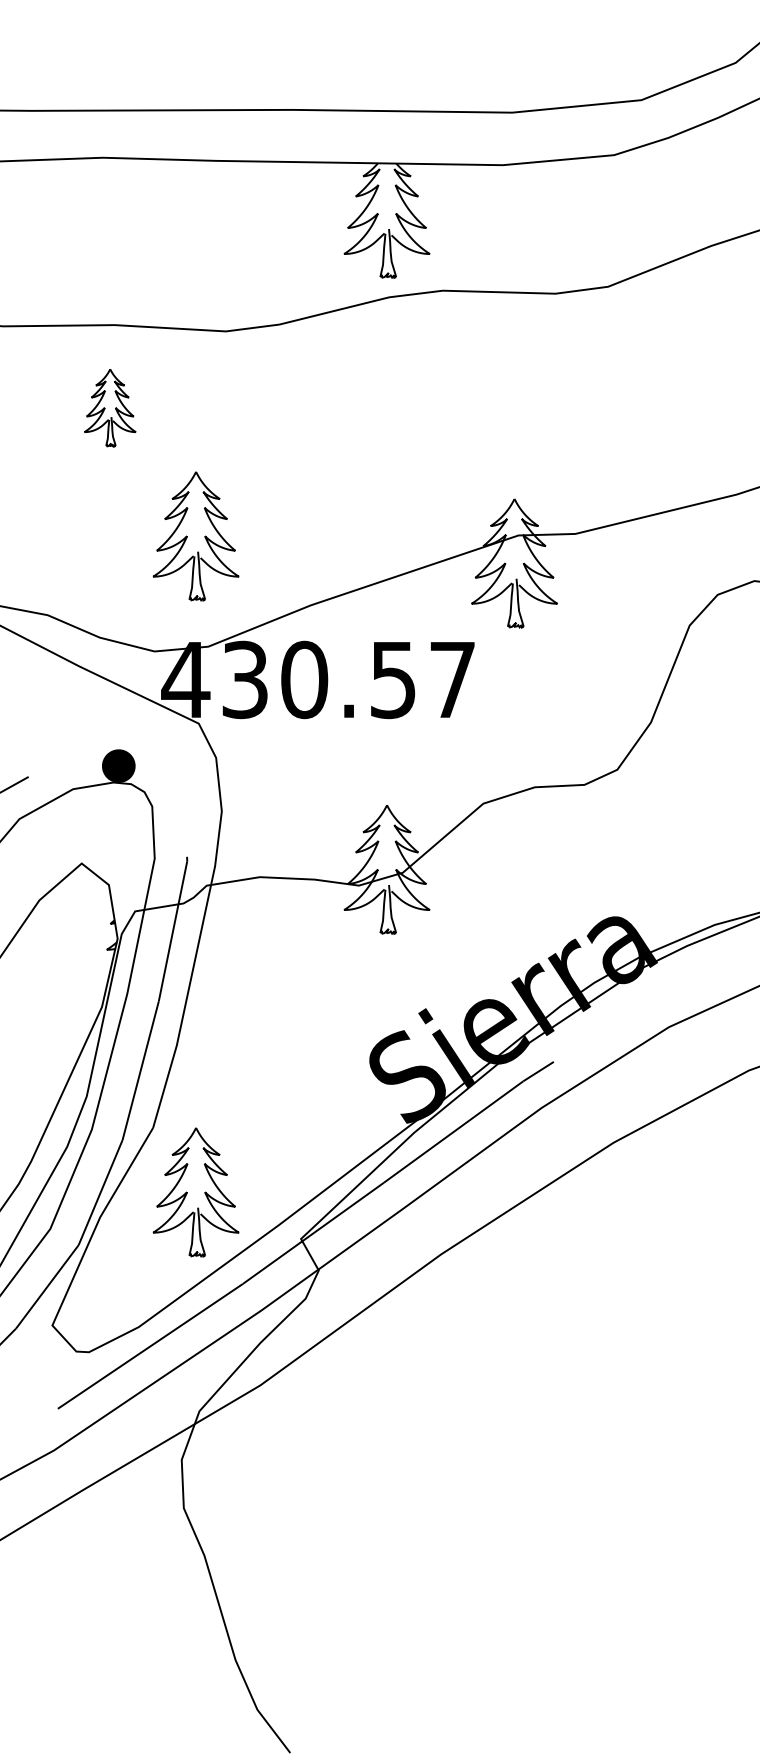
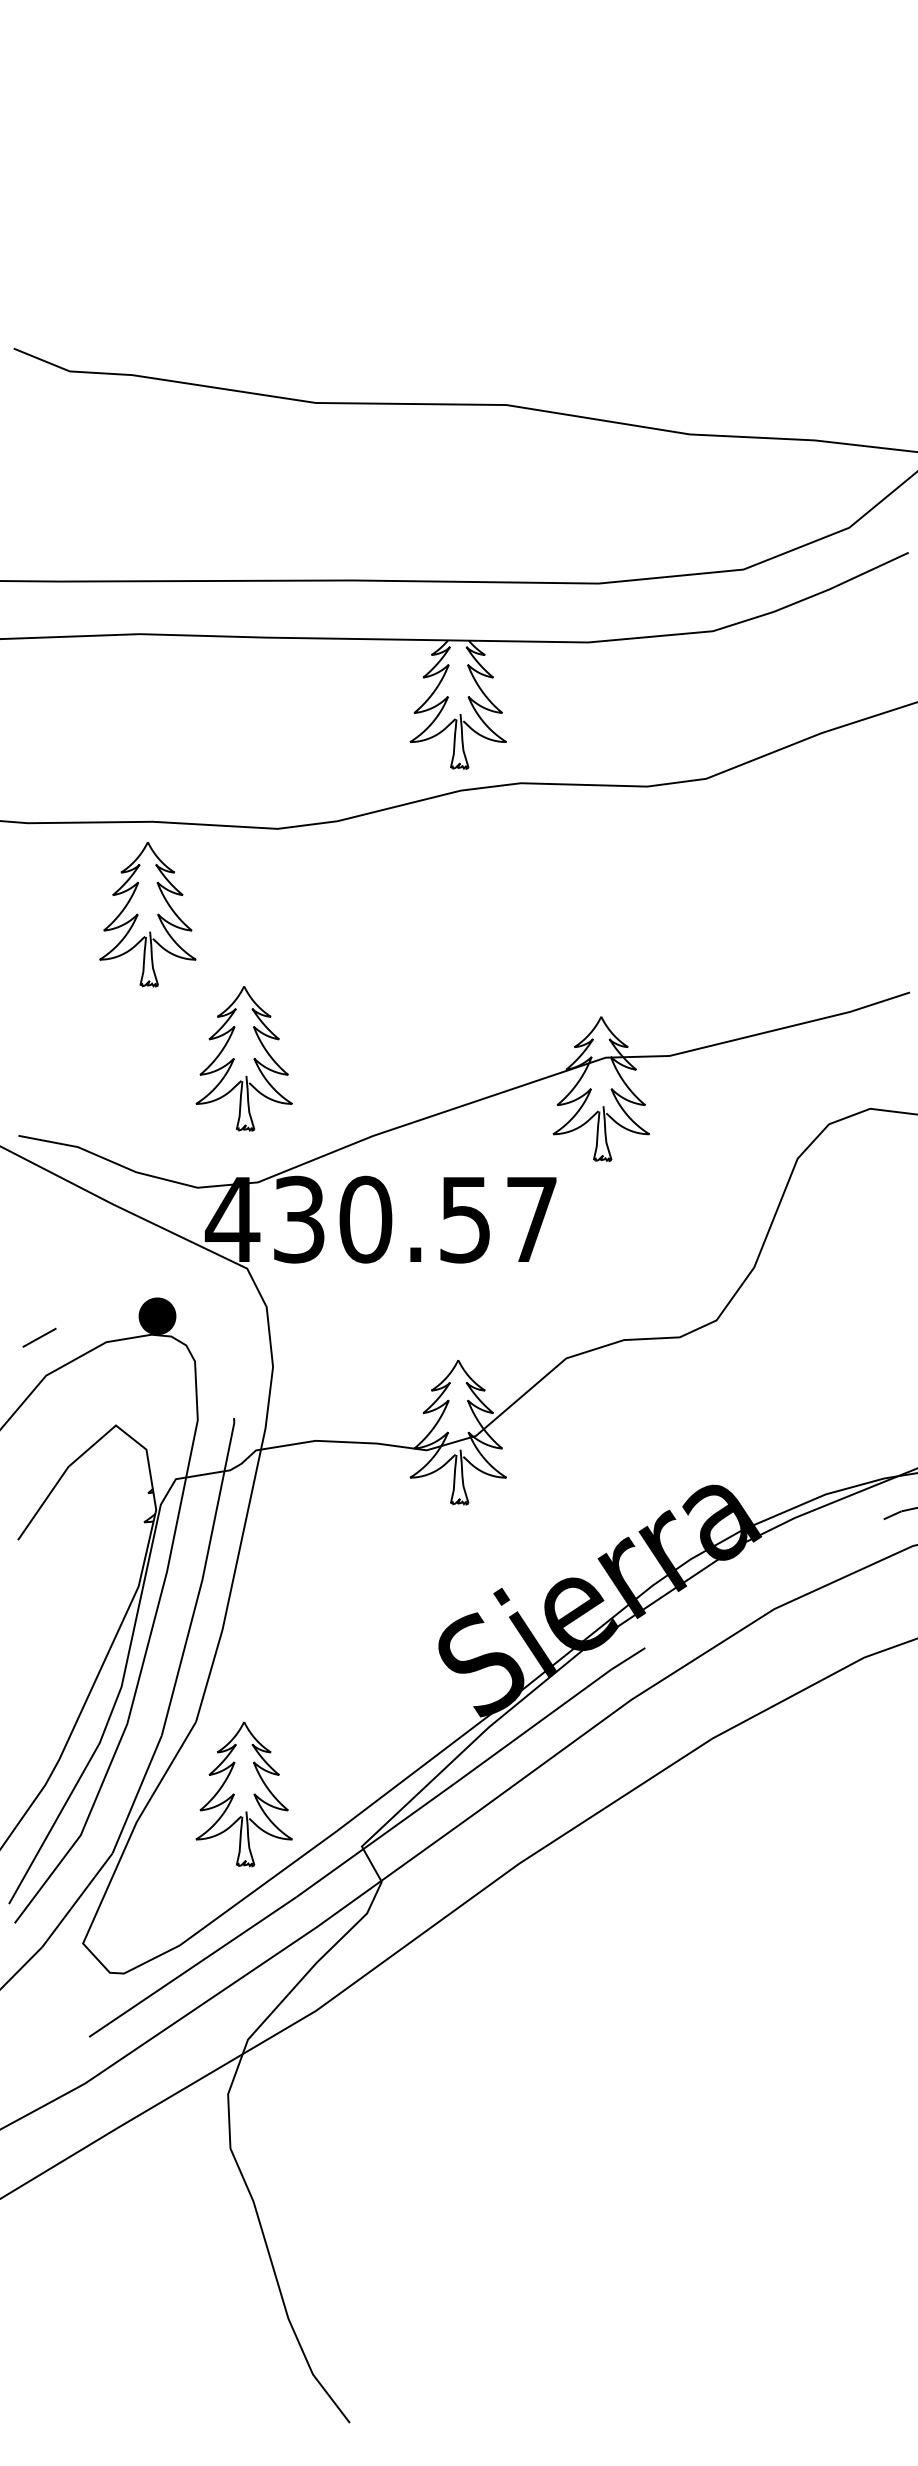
part: (109, 407) -> (147, 914), size x1.67

